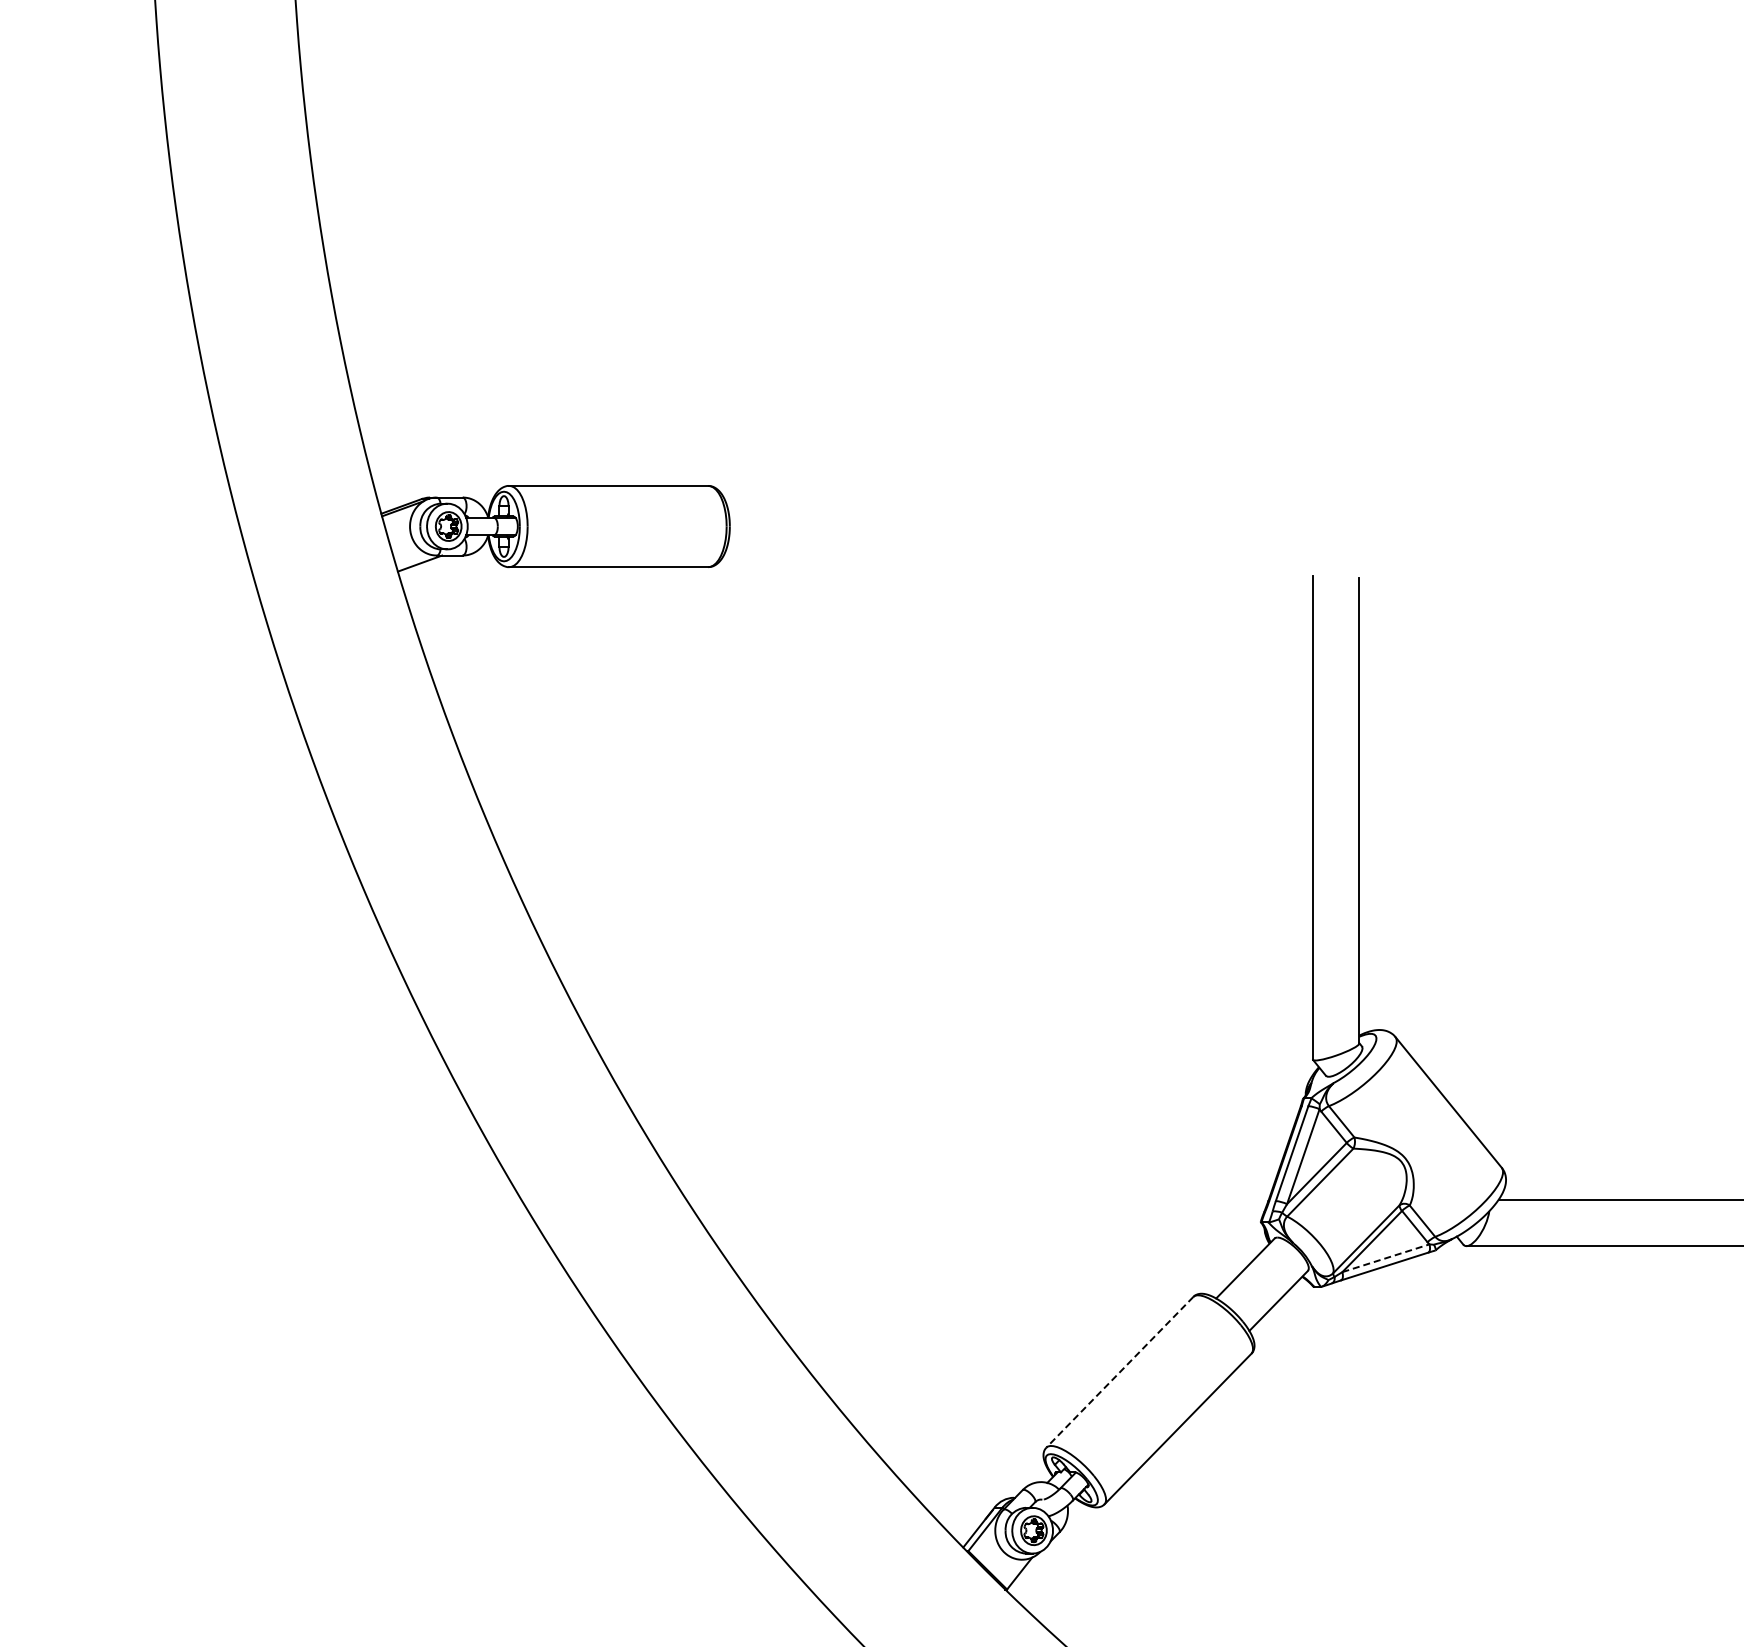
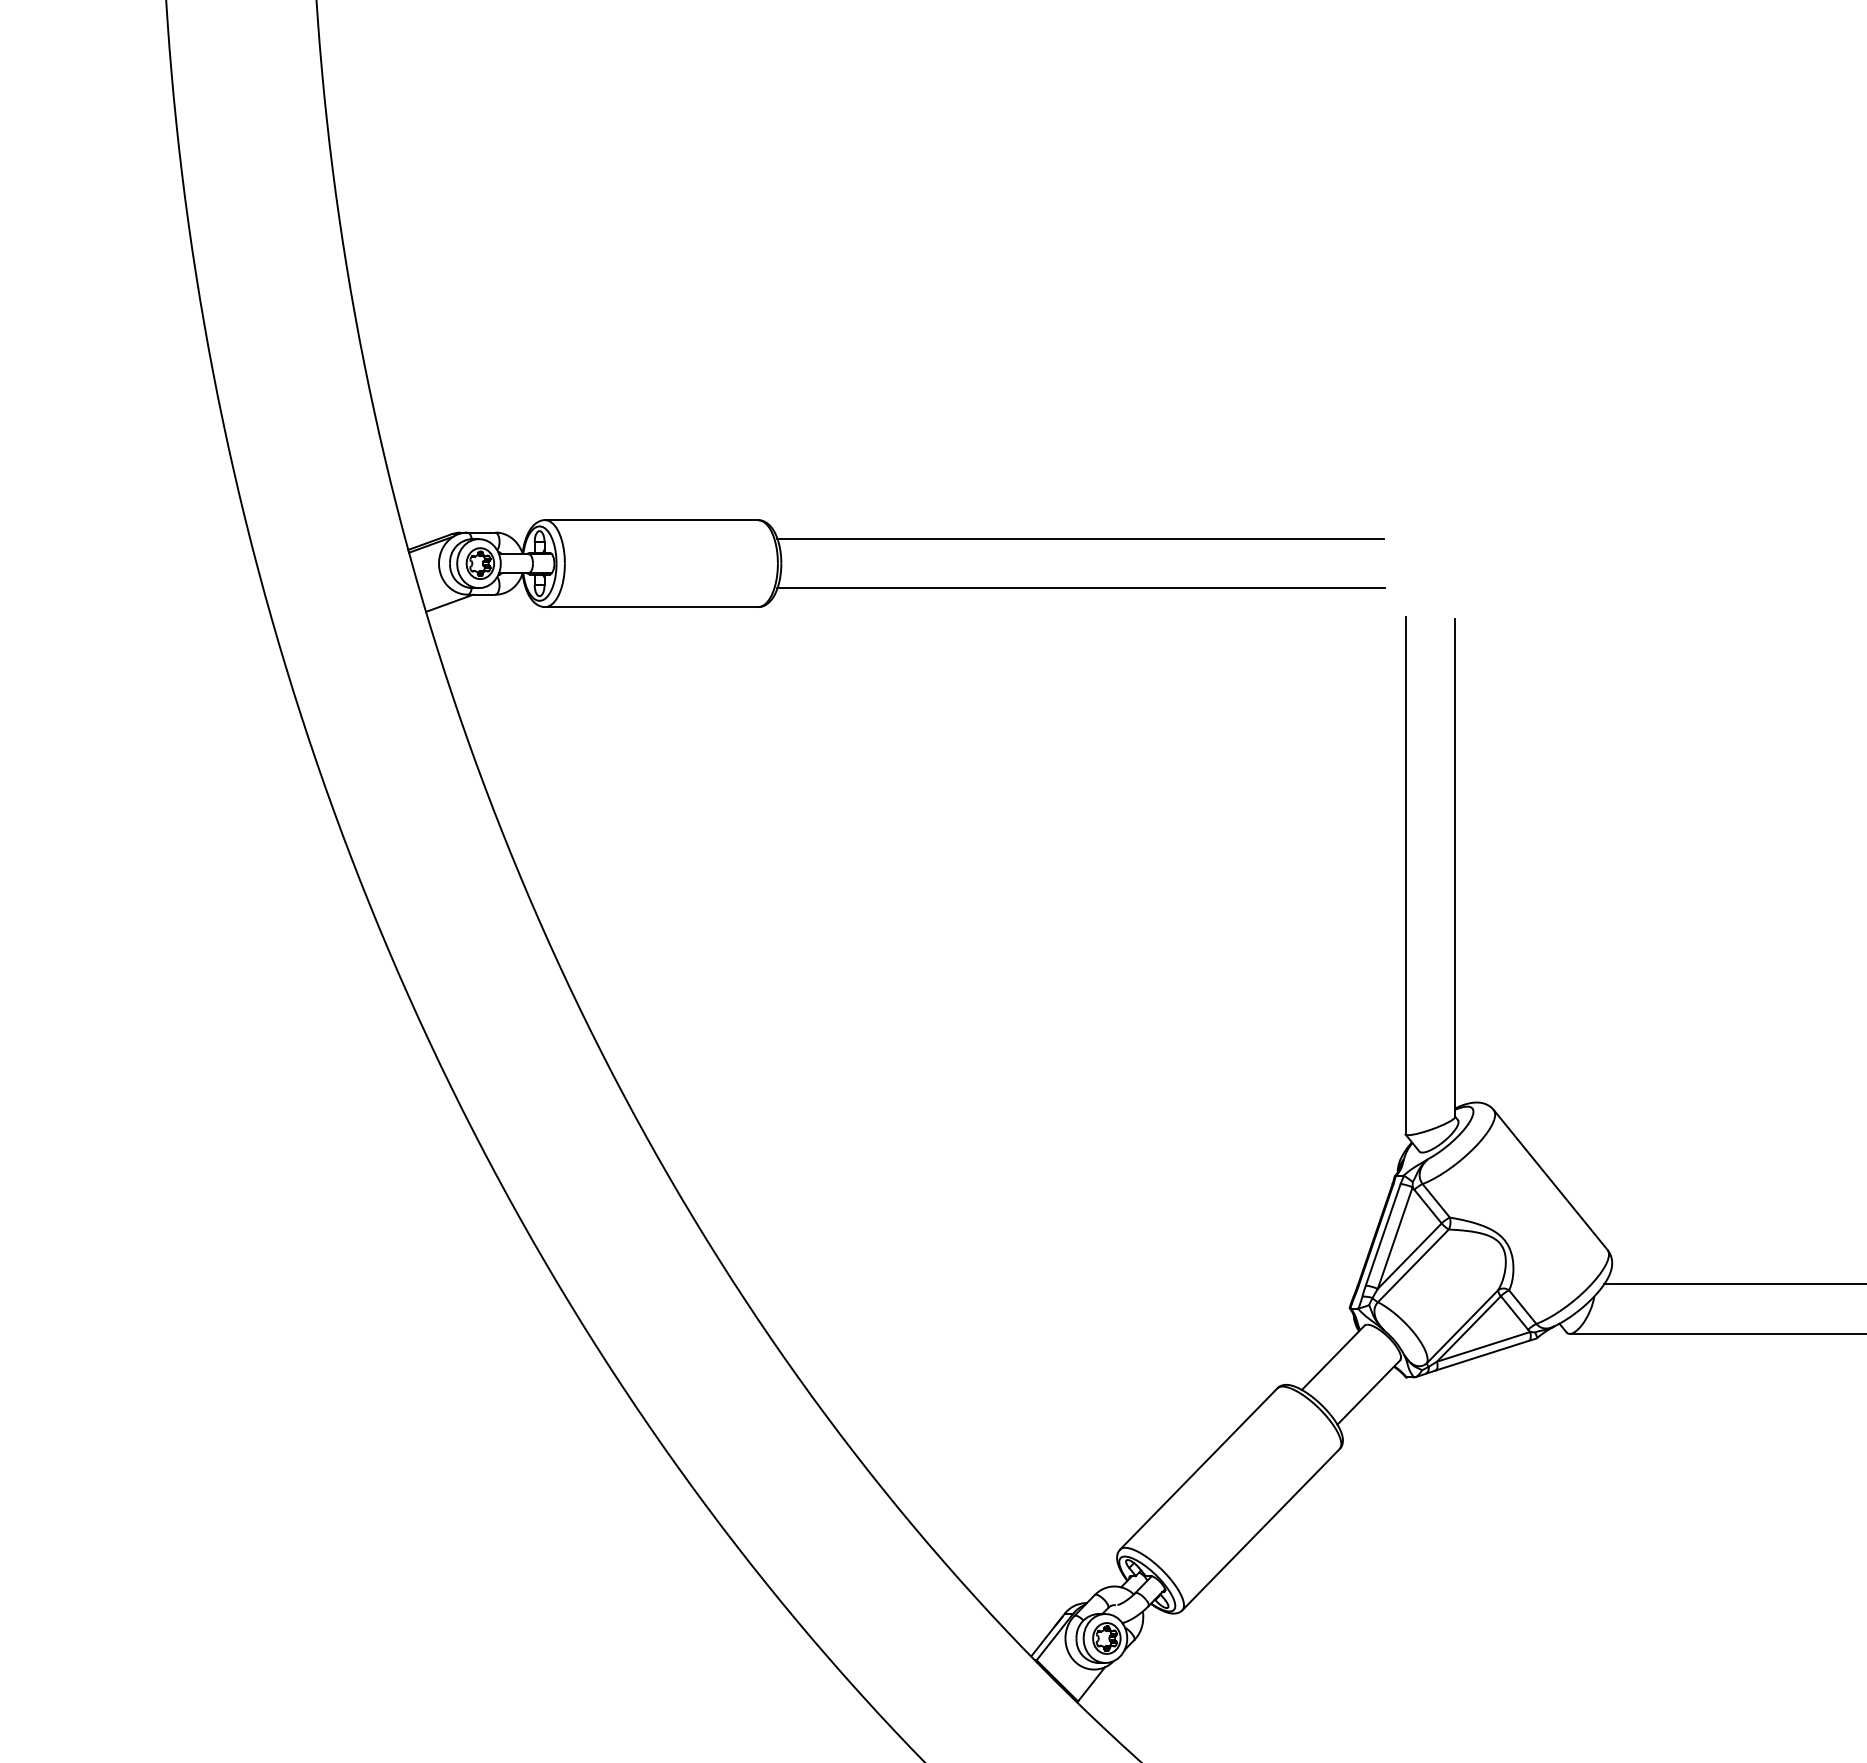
line: (1009, 503) -> (1080, 538), added
line: (1009, 549) -> (1080, 588), added
line: (1385, 1258) -> (1483, 1347), dashed -> solid
line: (1119, 1372) -> (1198, 1469), dashed -> solid

